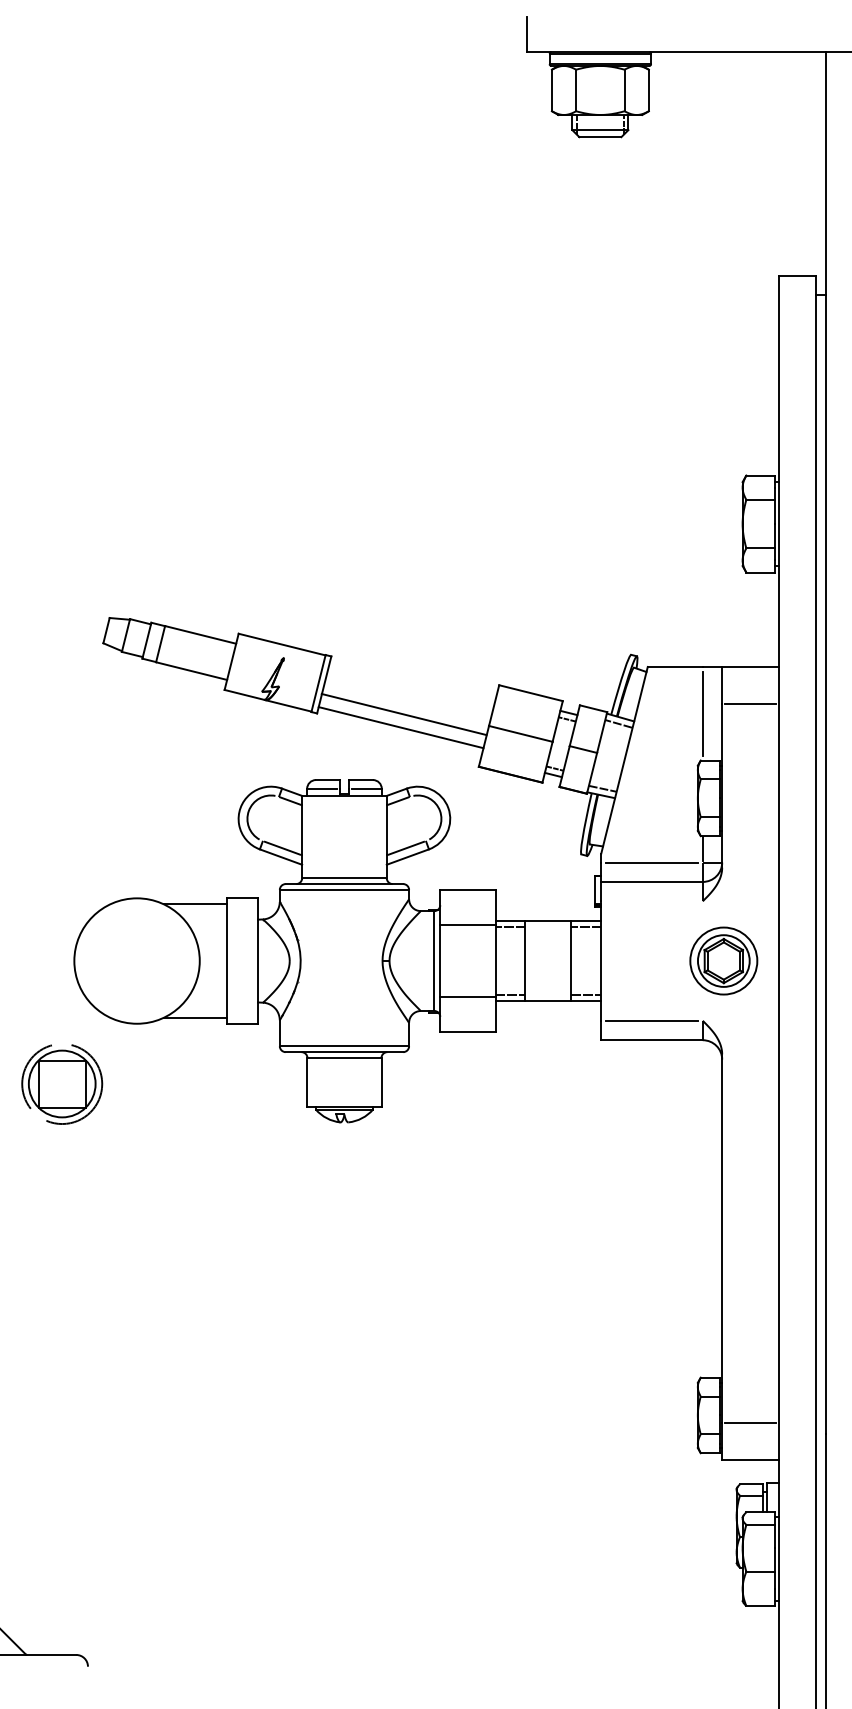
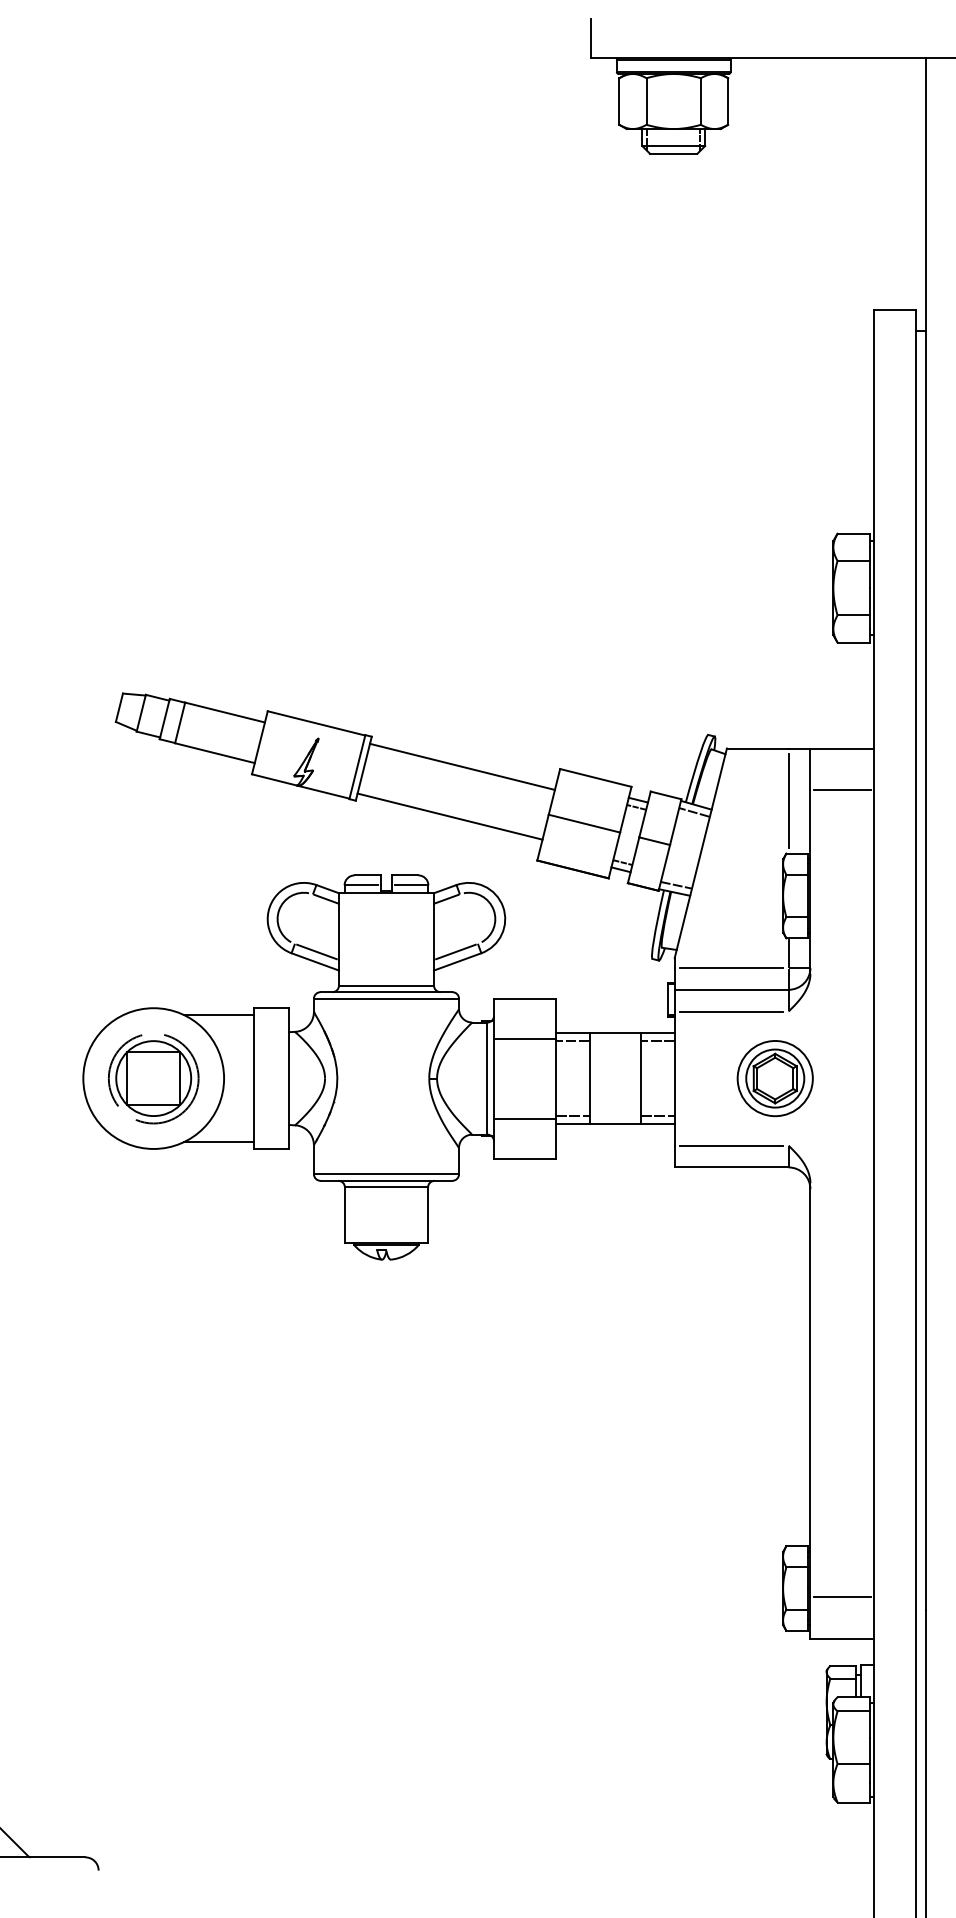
line: (404, 714) -> (462, 766), moved
line: (651, 901) -> (731, 1011), added
part: (723, 960) -> (774, 1078), moved
part: (62, 1084) -> (153, 1079), moved

